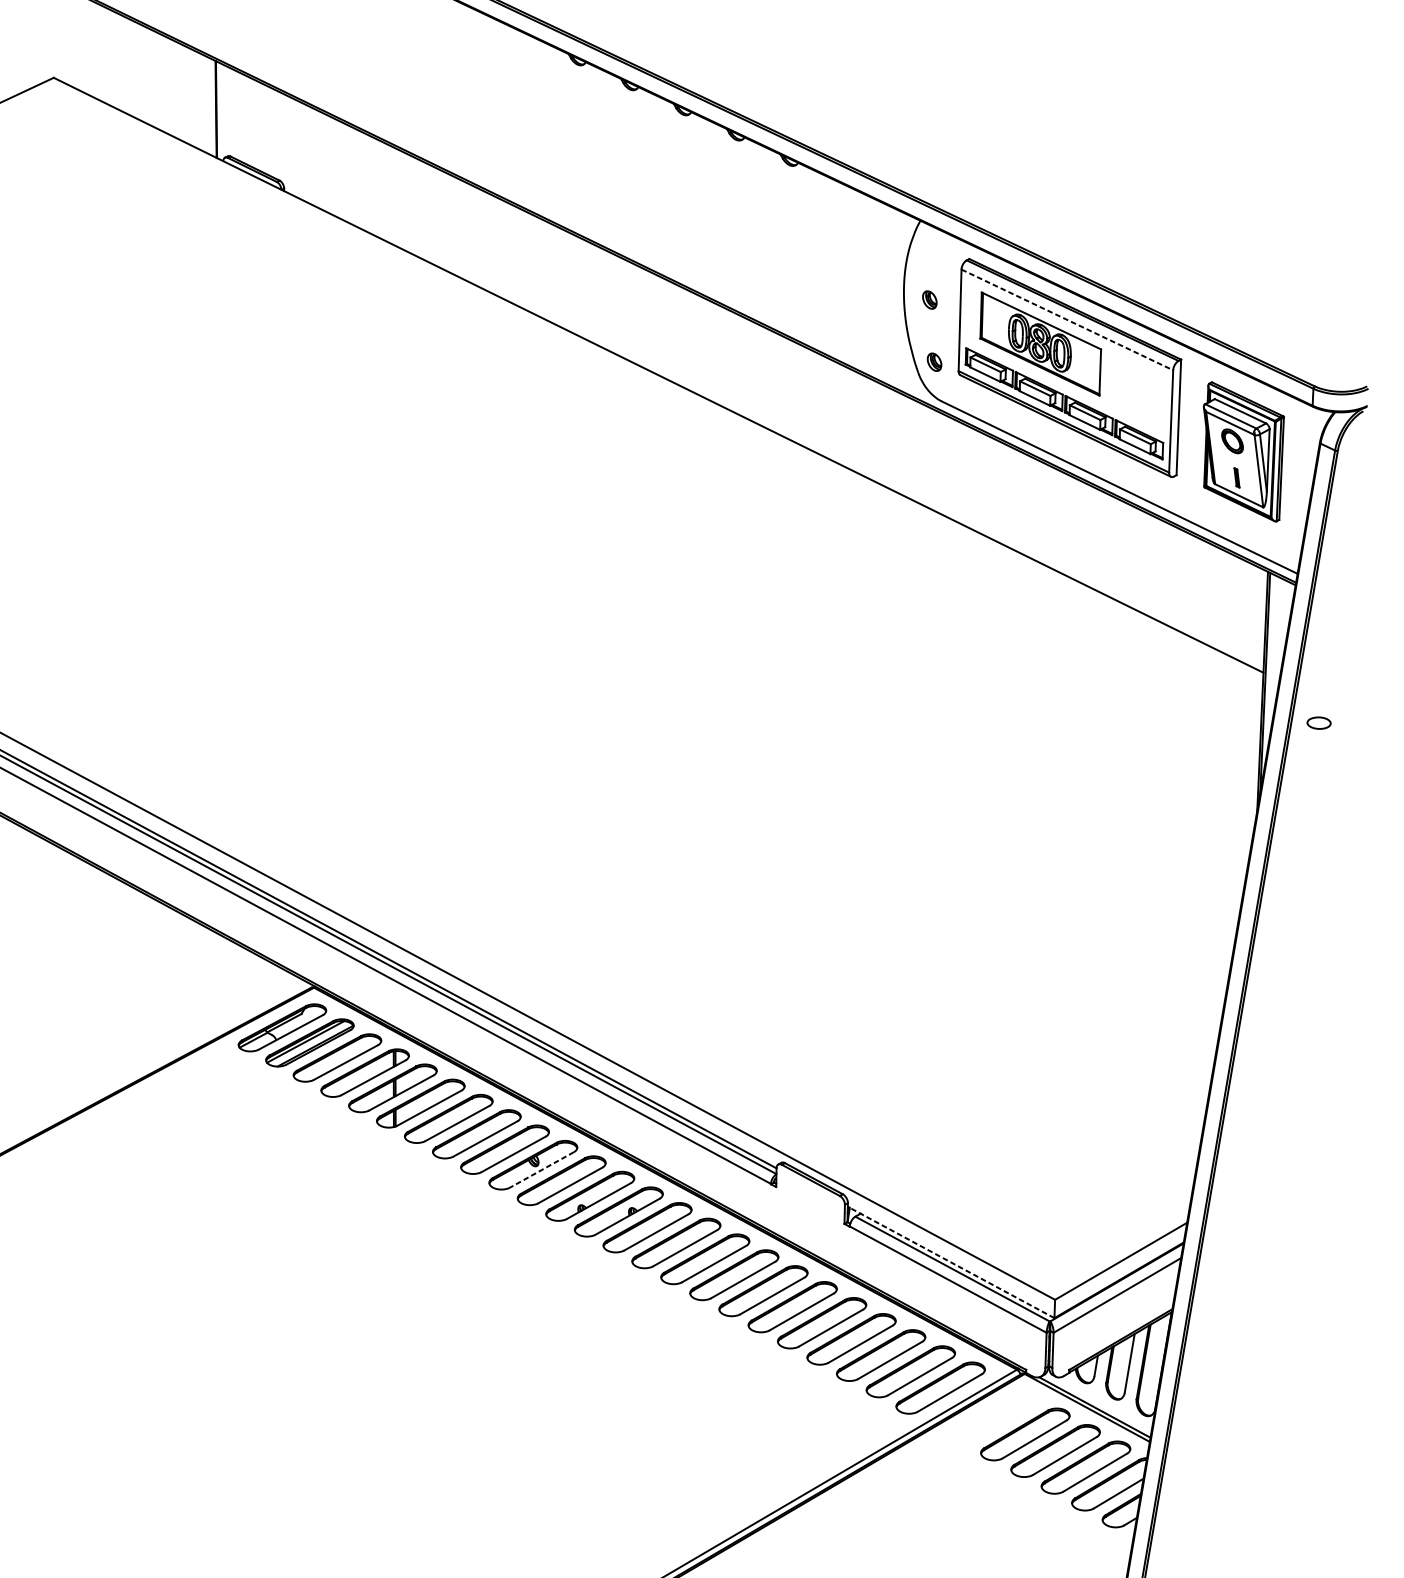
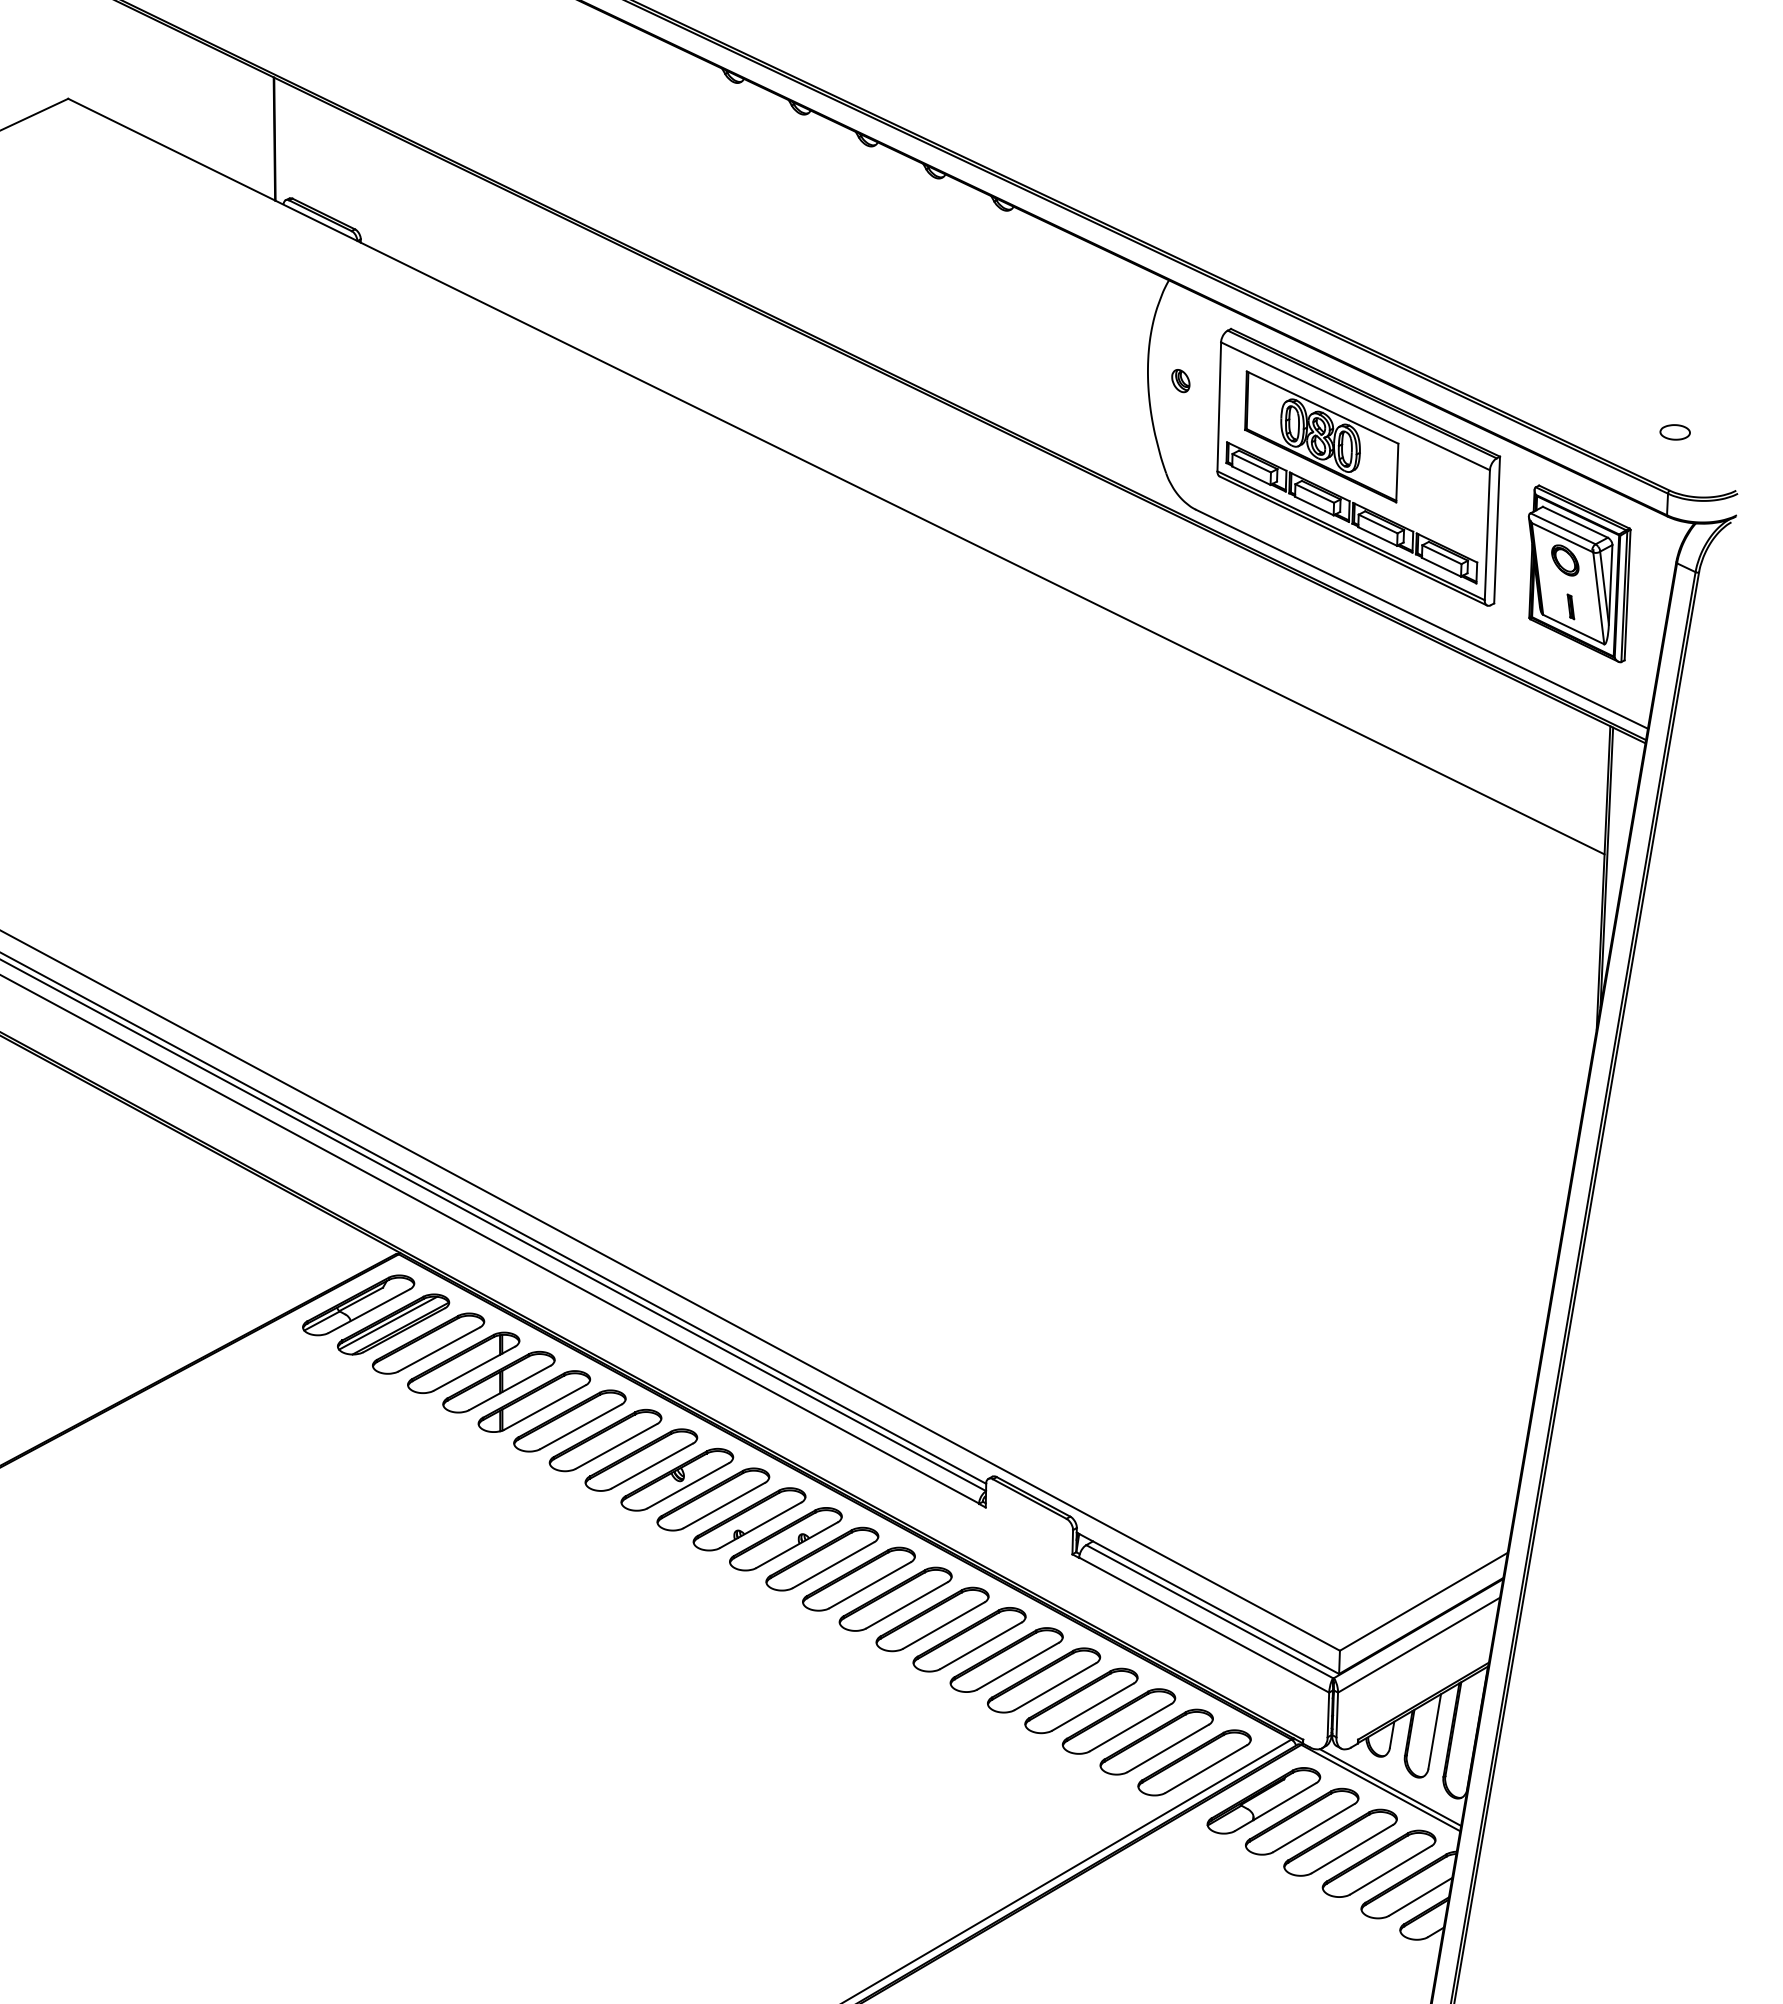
line: (1067, 320) -> (1355, 406), dashed -> solid
part: (934, 362) -> (1186, 460), removed
part: (1318, 723) -> (1674, 432), moved
line: (541, 1169) -> (687, 1485), dashed -> solid
line: (950, 1262) -> (1207, 1603), dashed -> solid
part: (994, 1417) -> (1263, 1800), added

